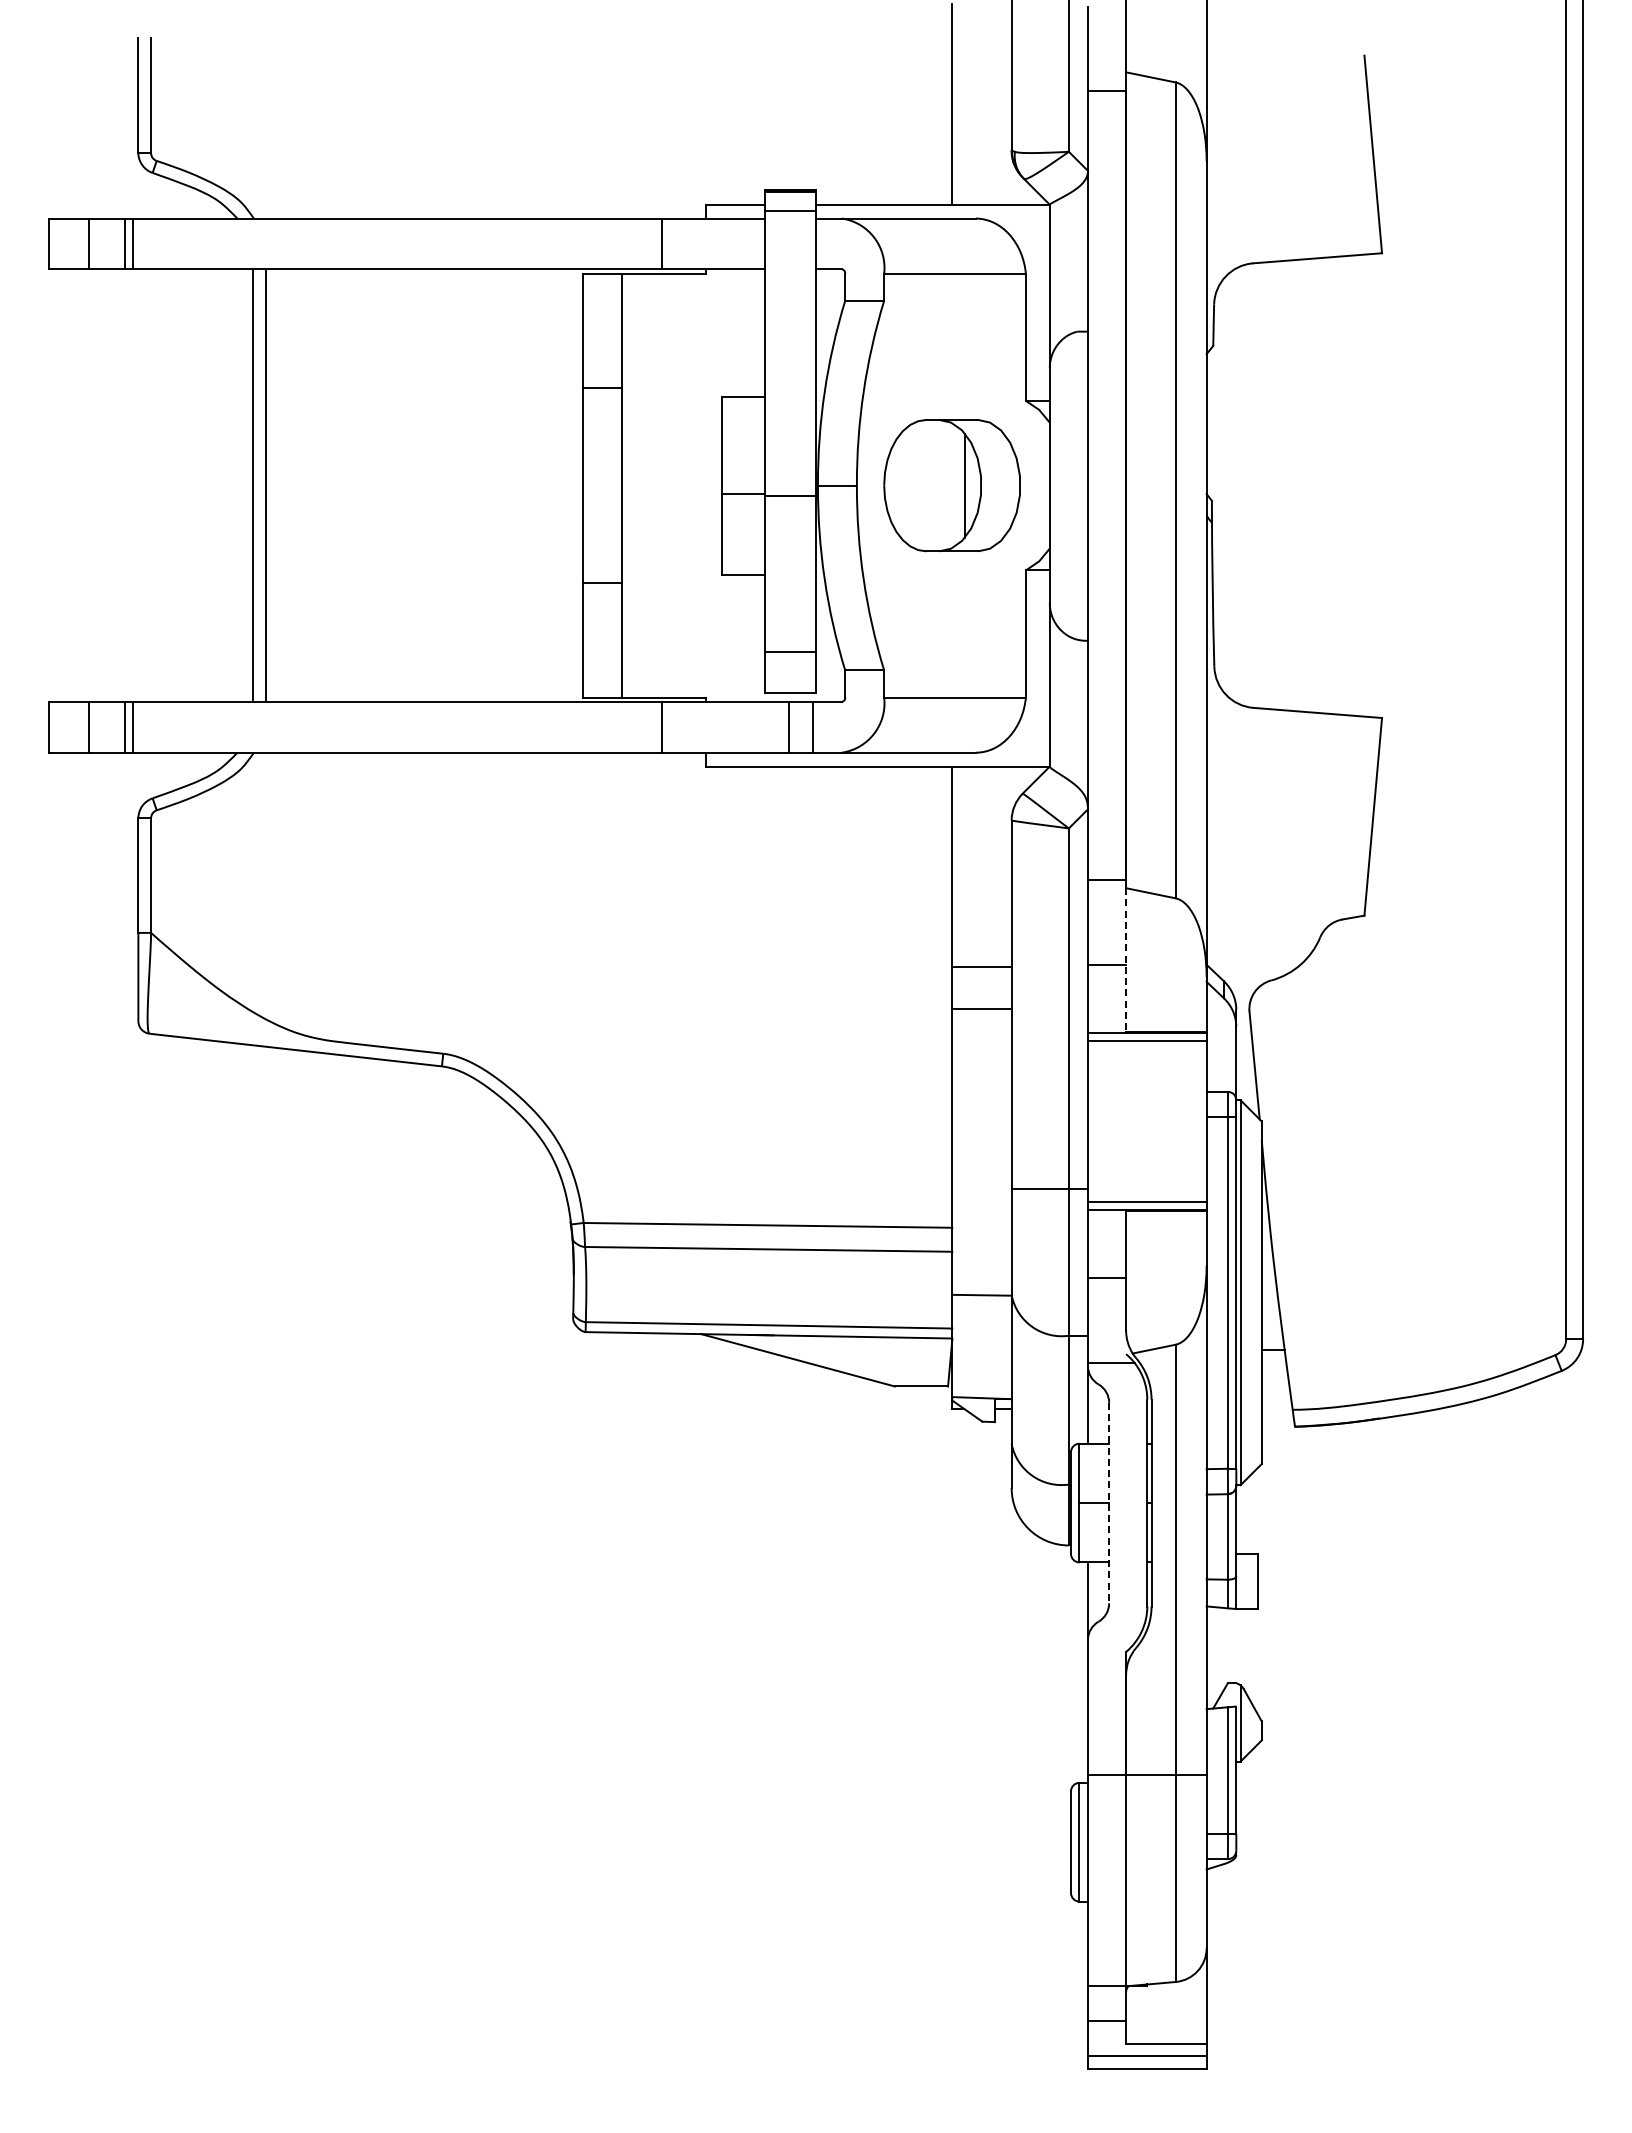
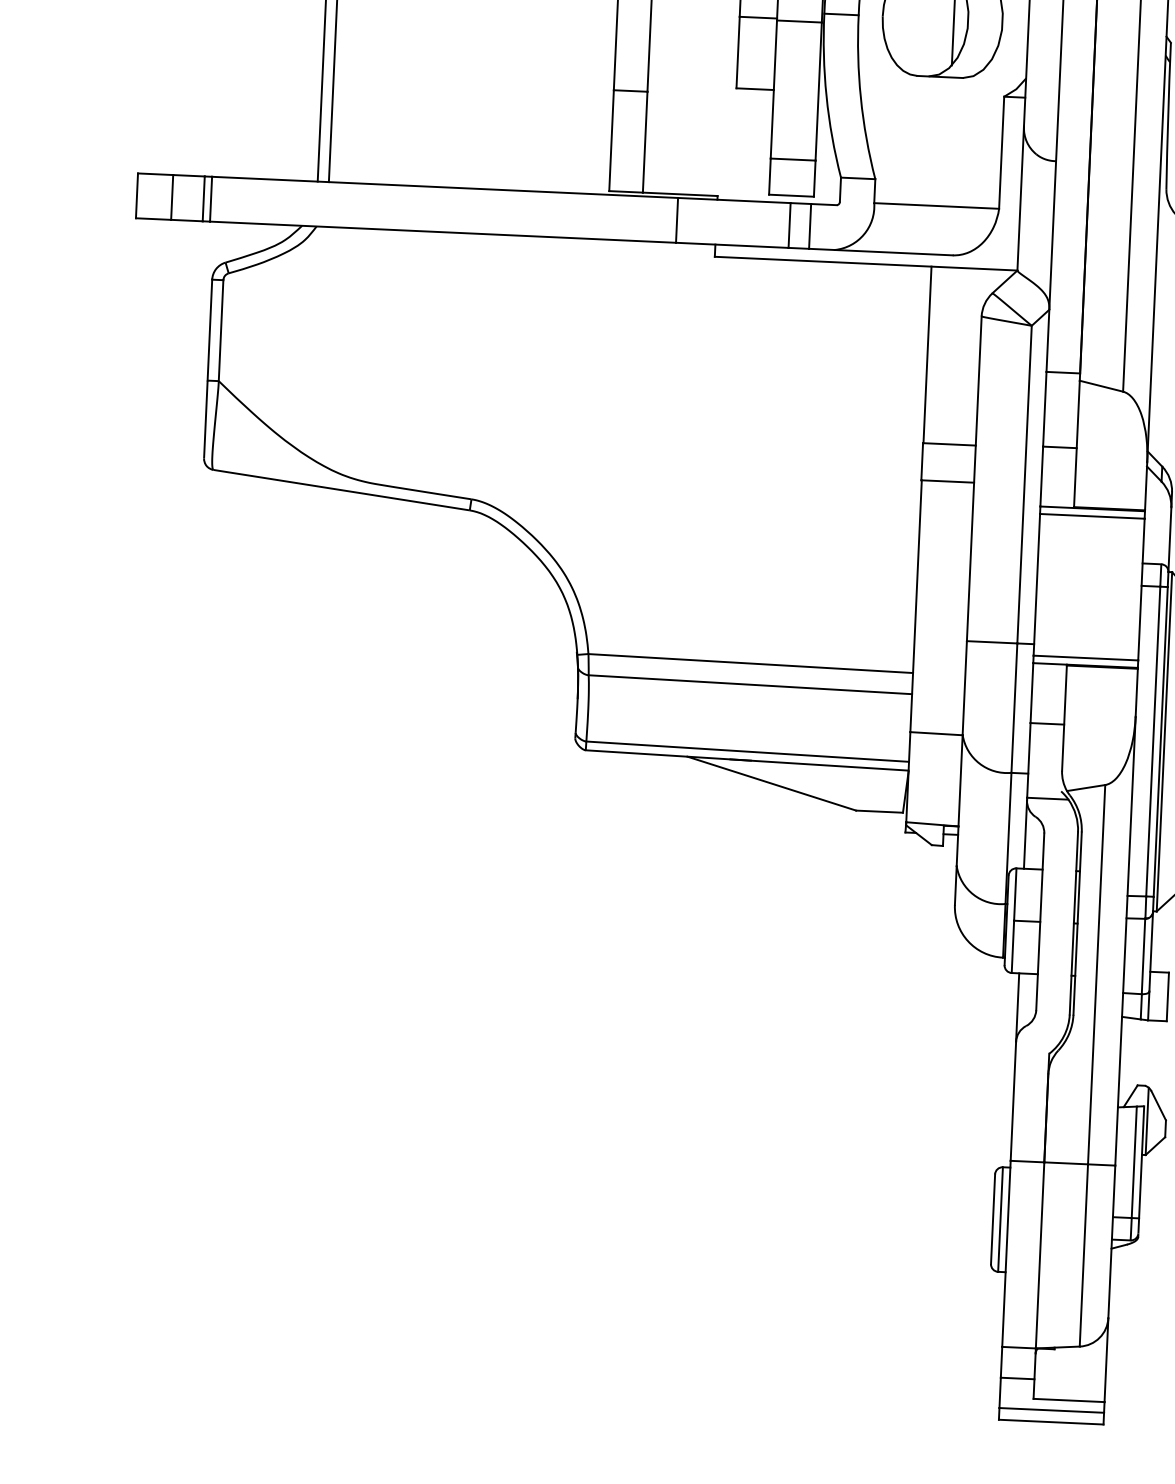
line: (1126, 959) -> (1077, 443), dashed -> solid
line: (1109, 1503) -> (1040, 922), dashed -> solid

